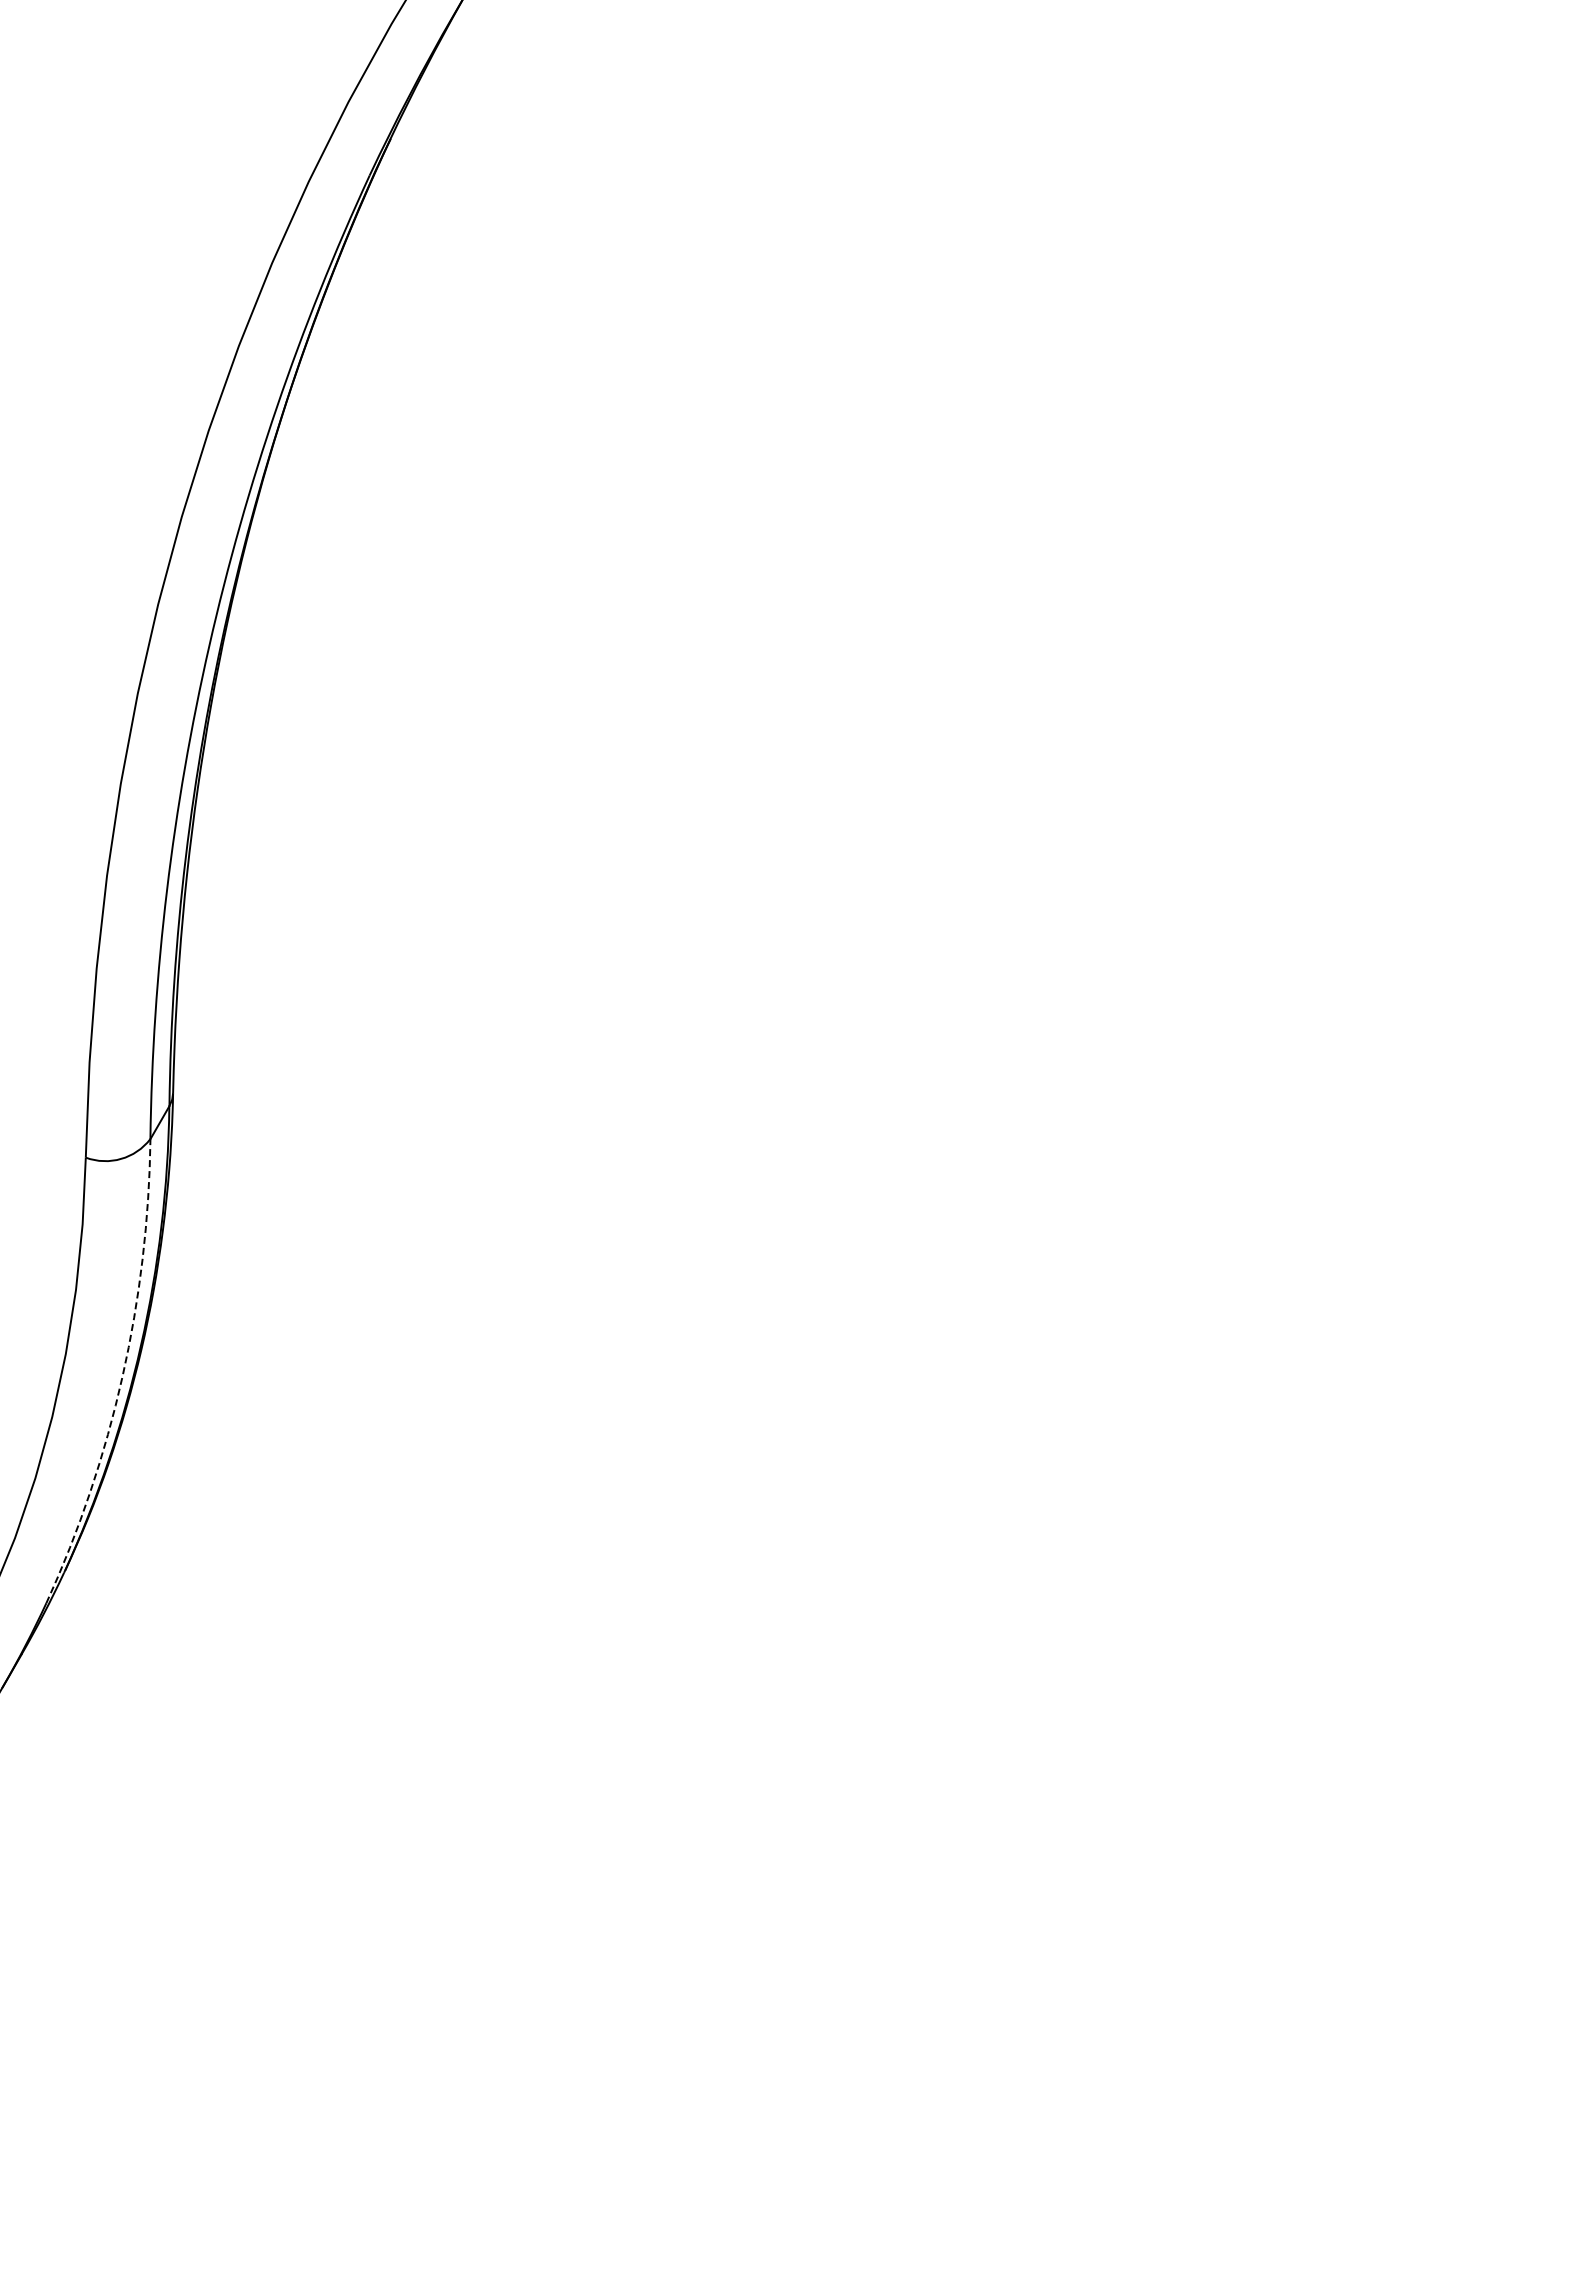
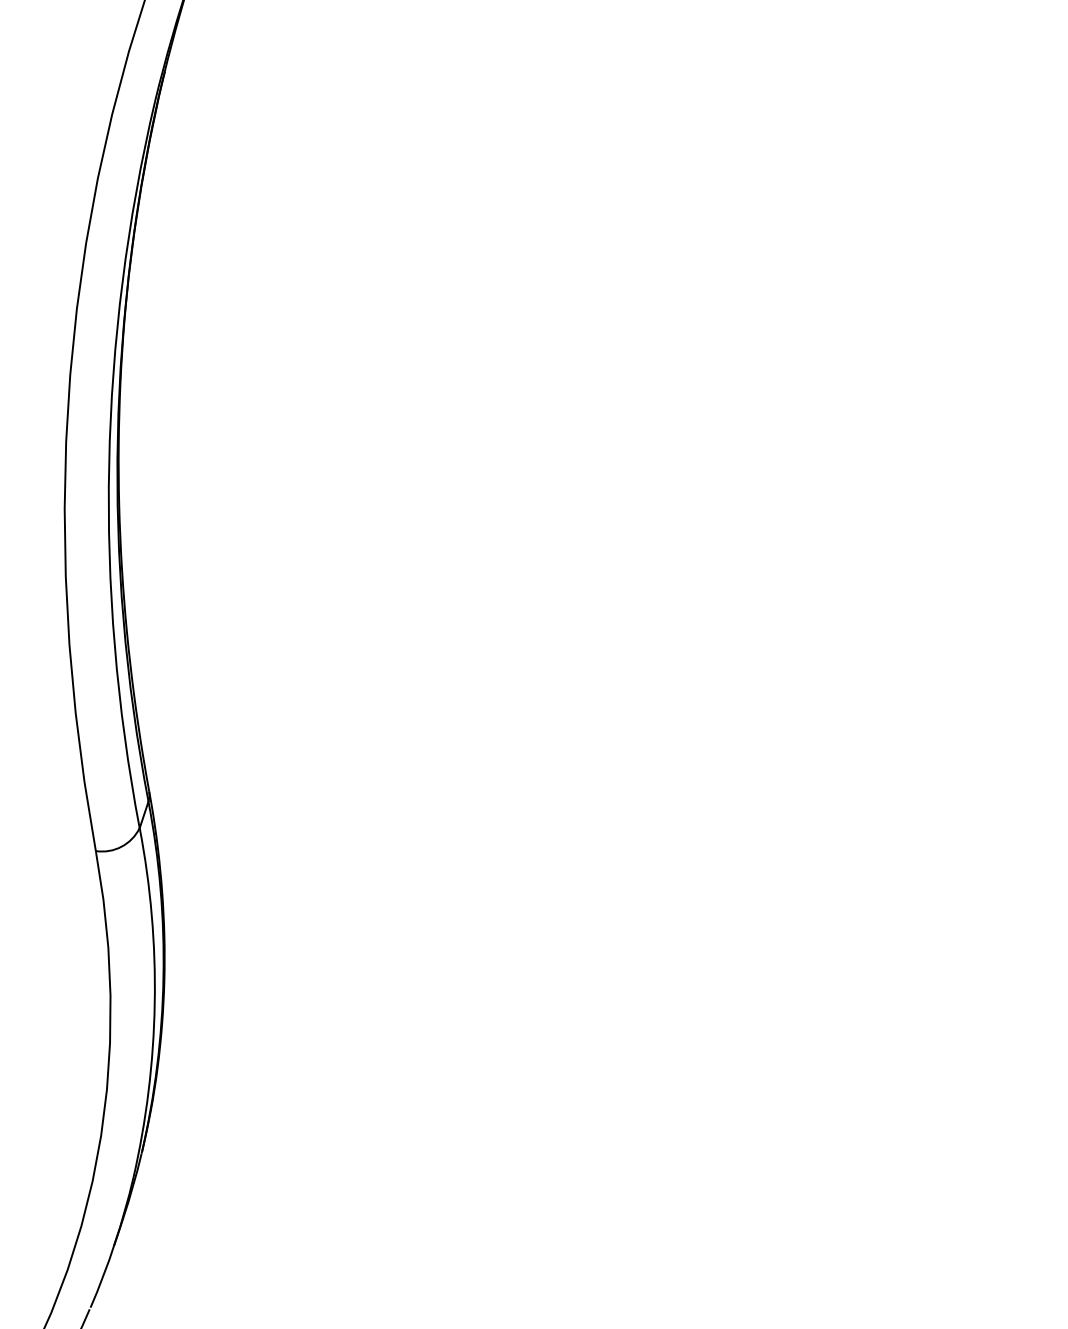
arc: (122, 1376) -> (154, 1003), dashed -> solid

